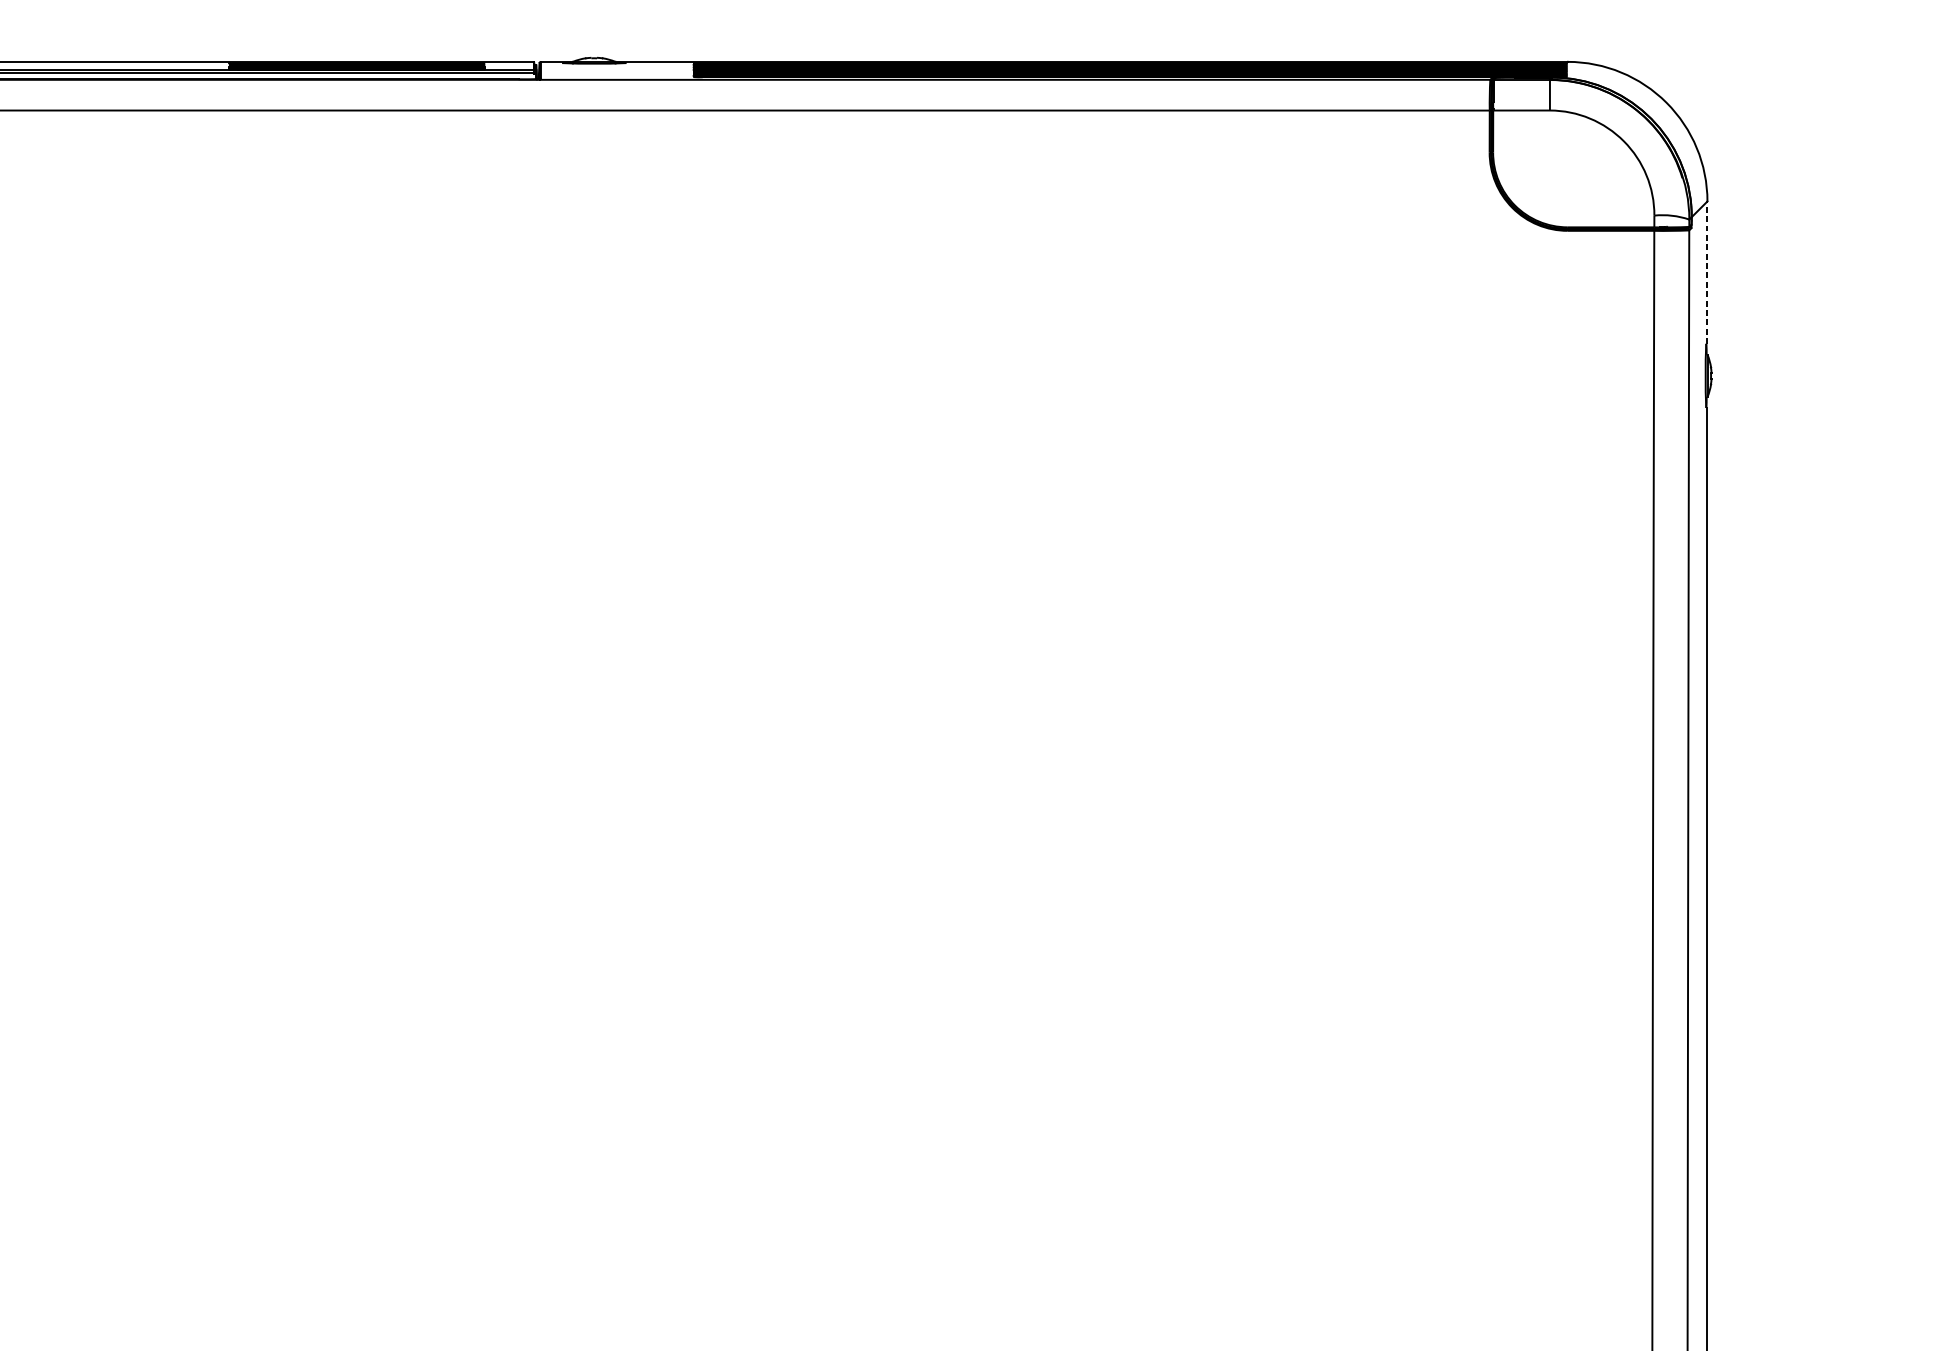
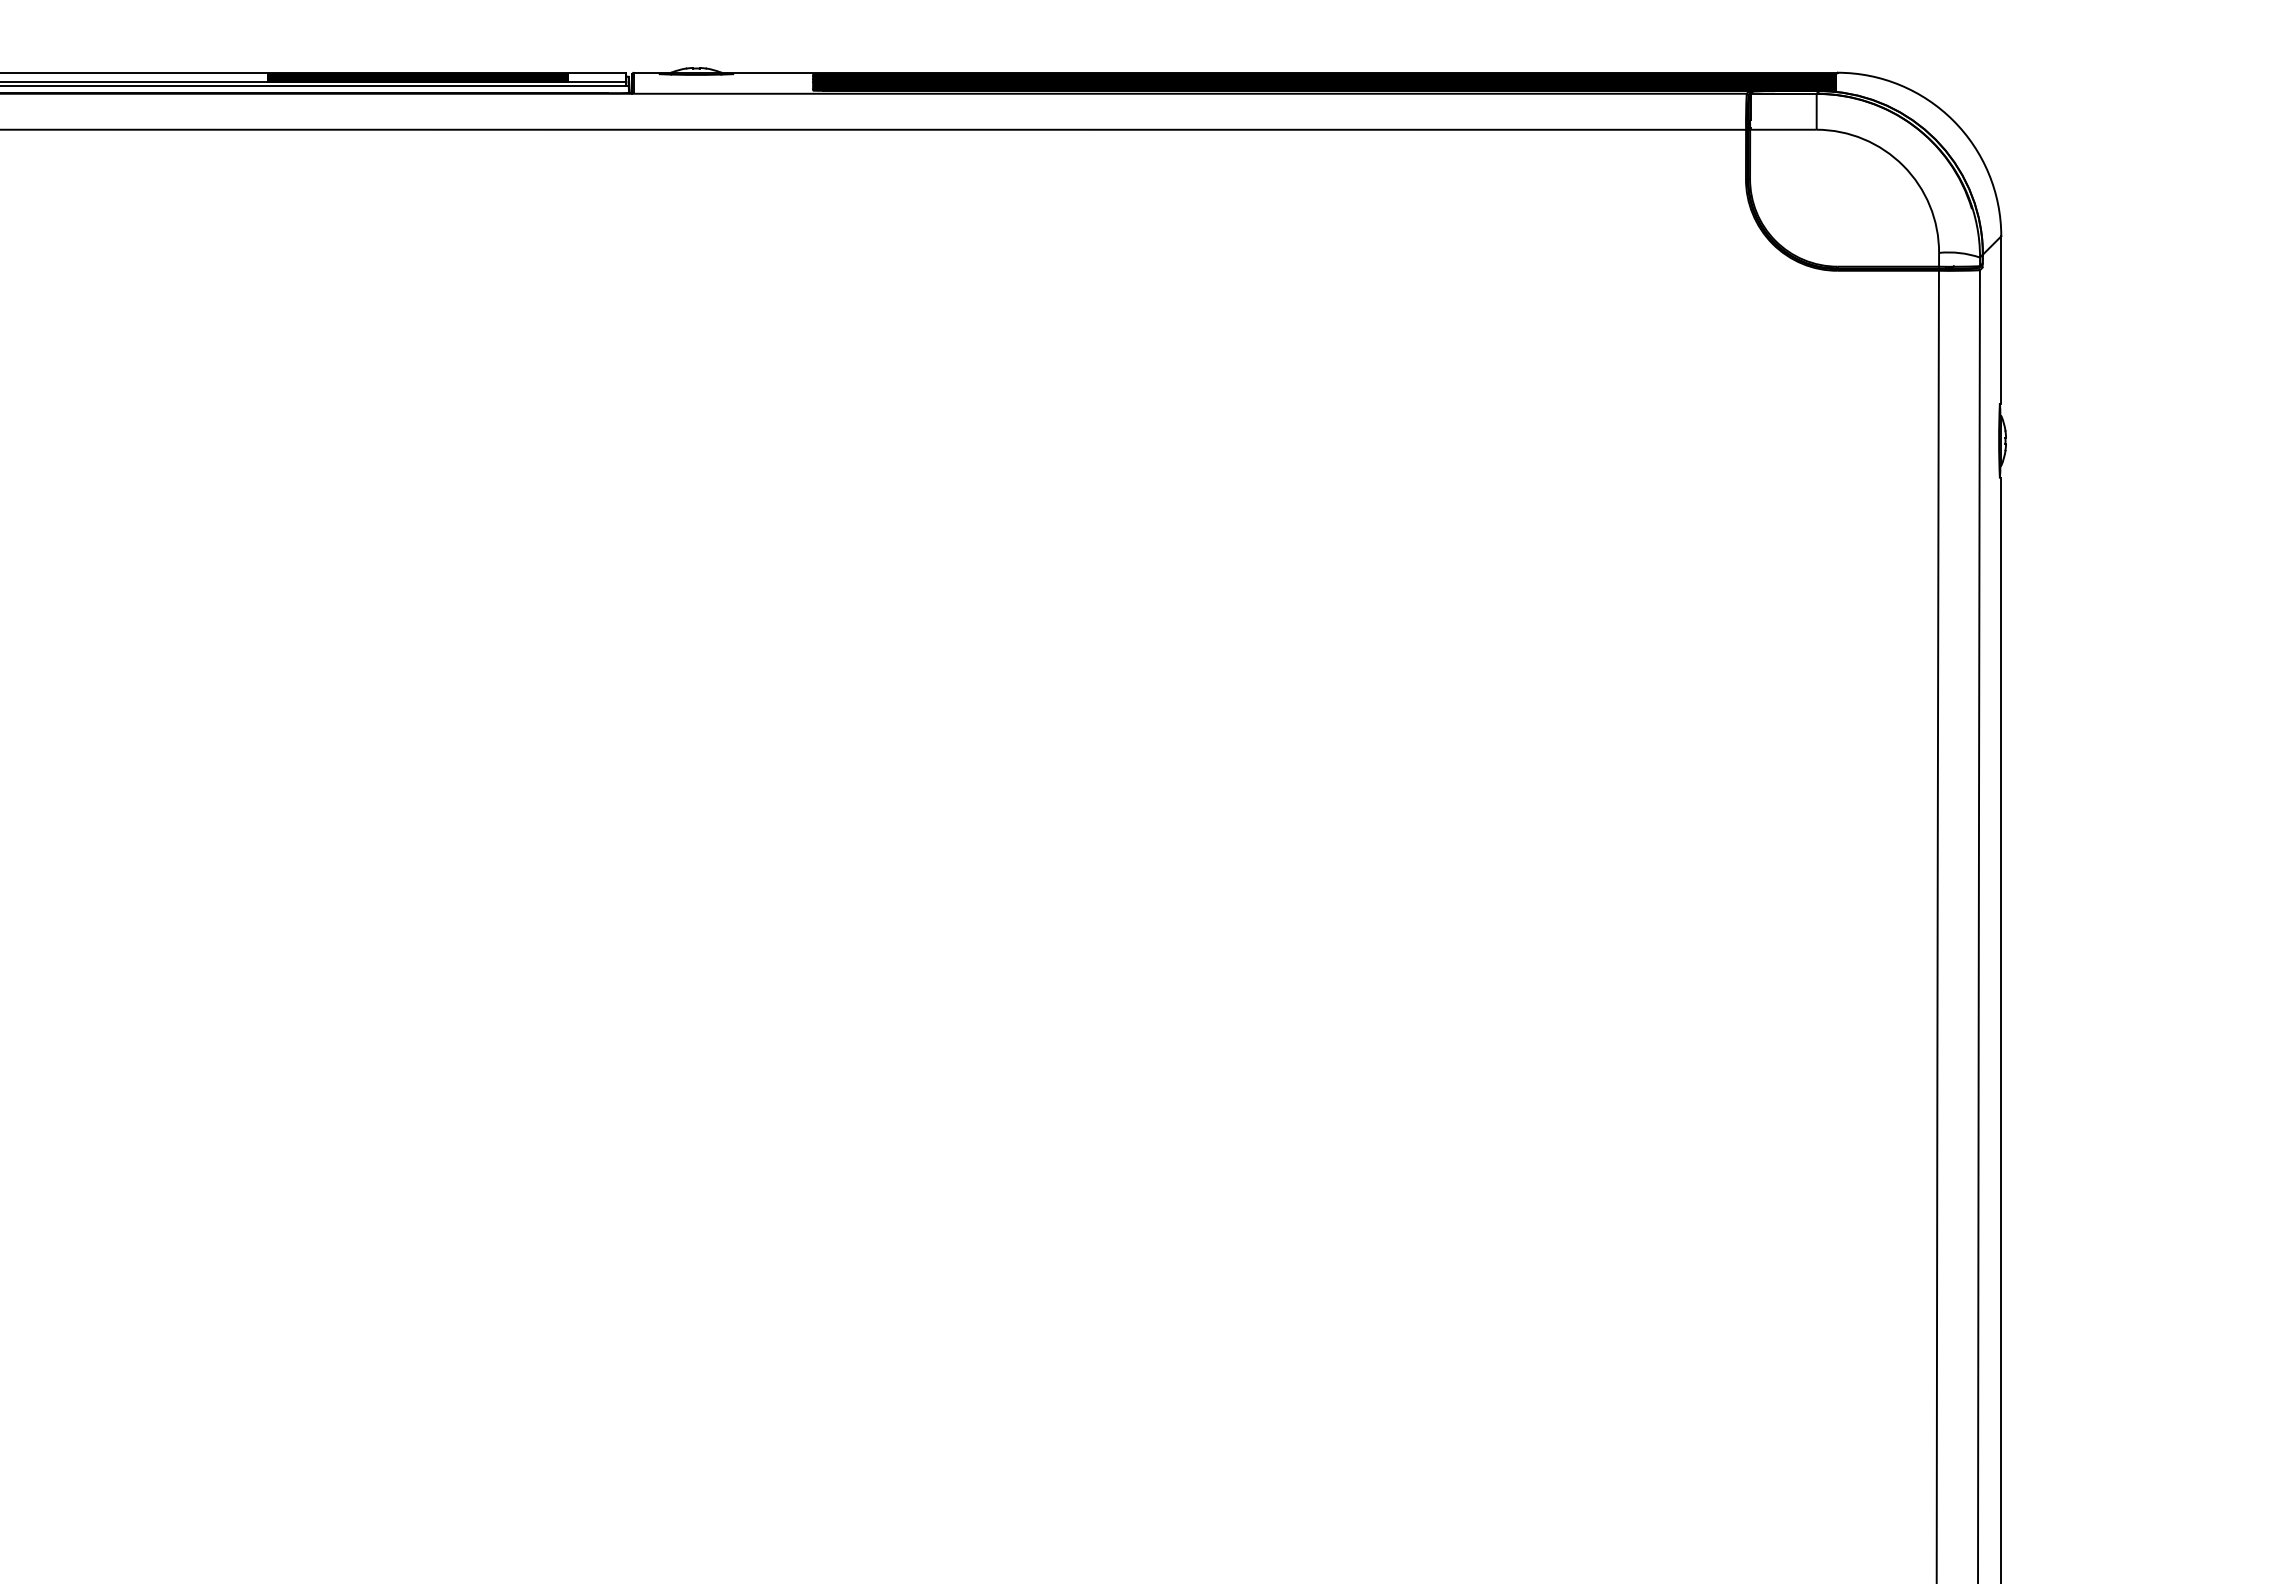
line: (1707, 272) -> (2001, 319), dashed -> solid

